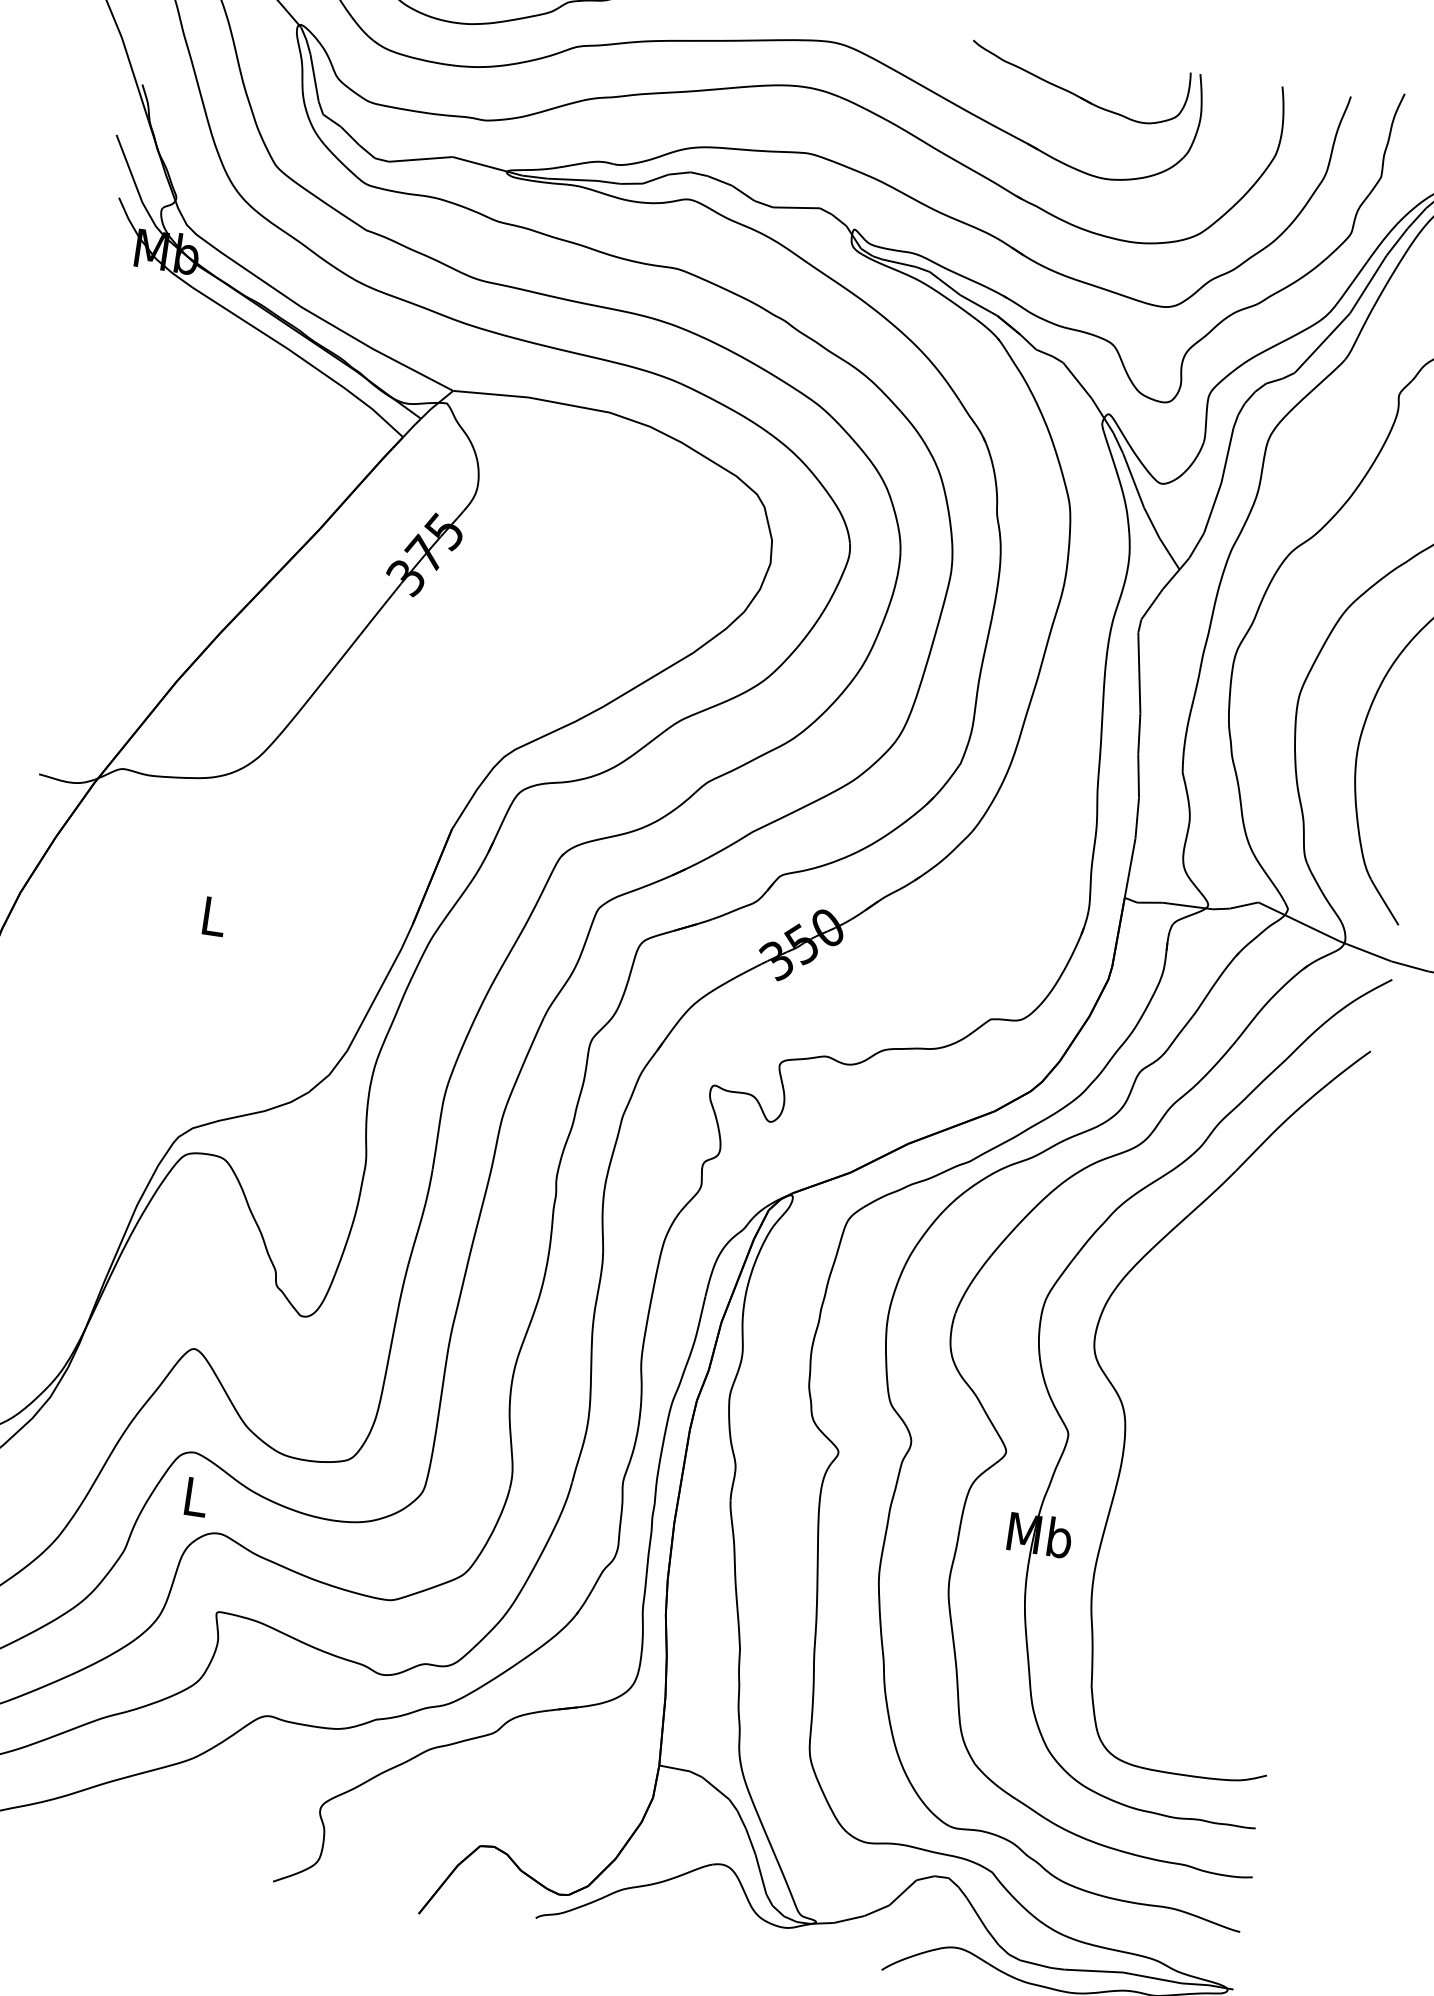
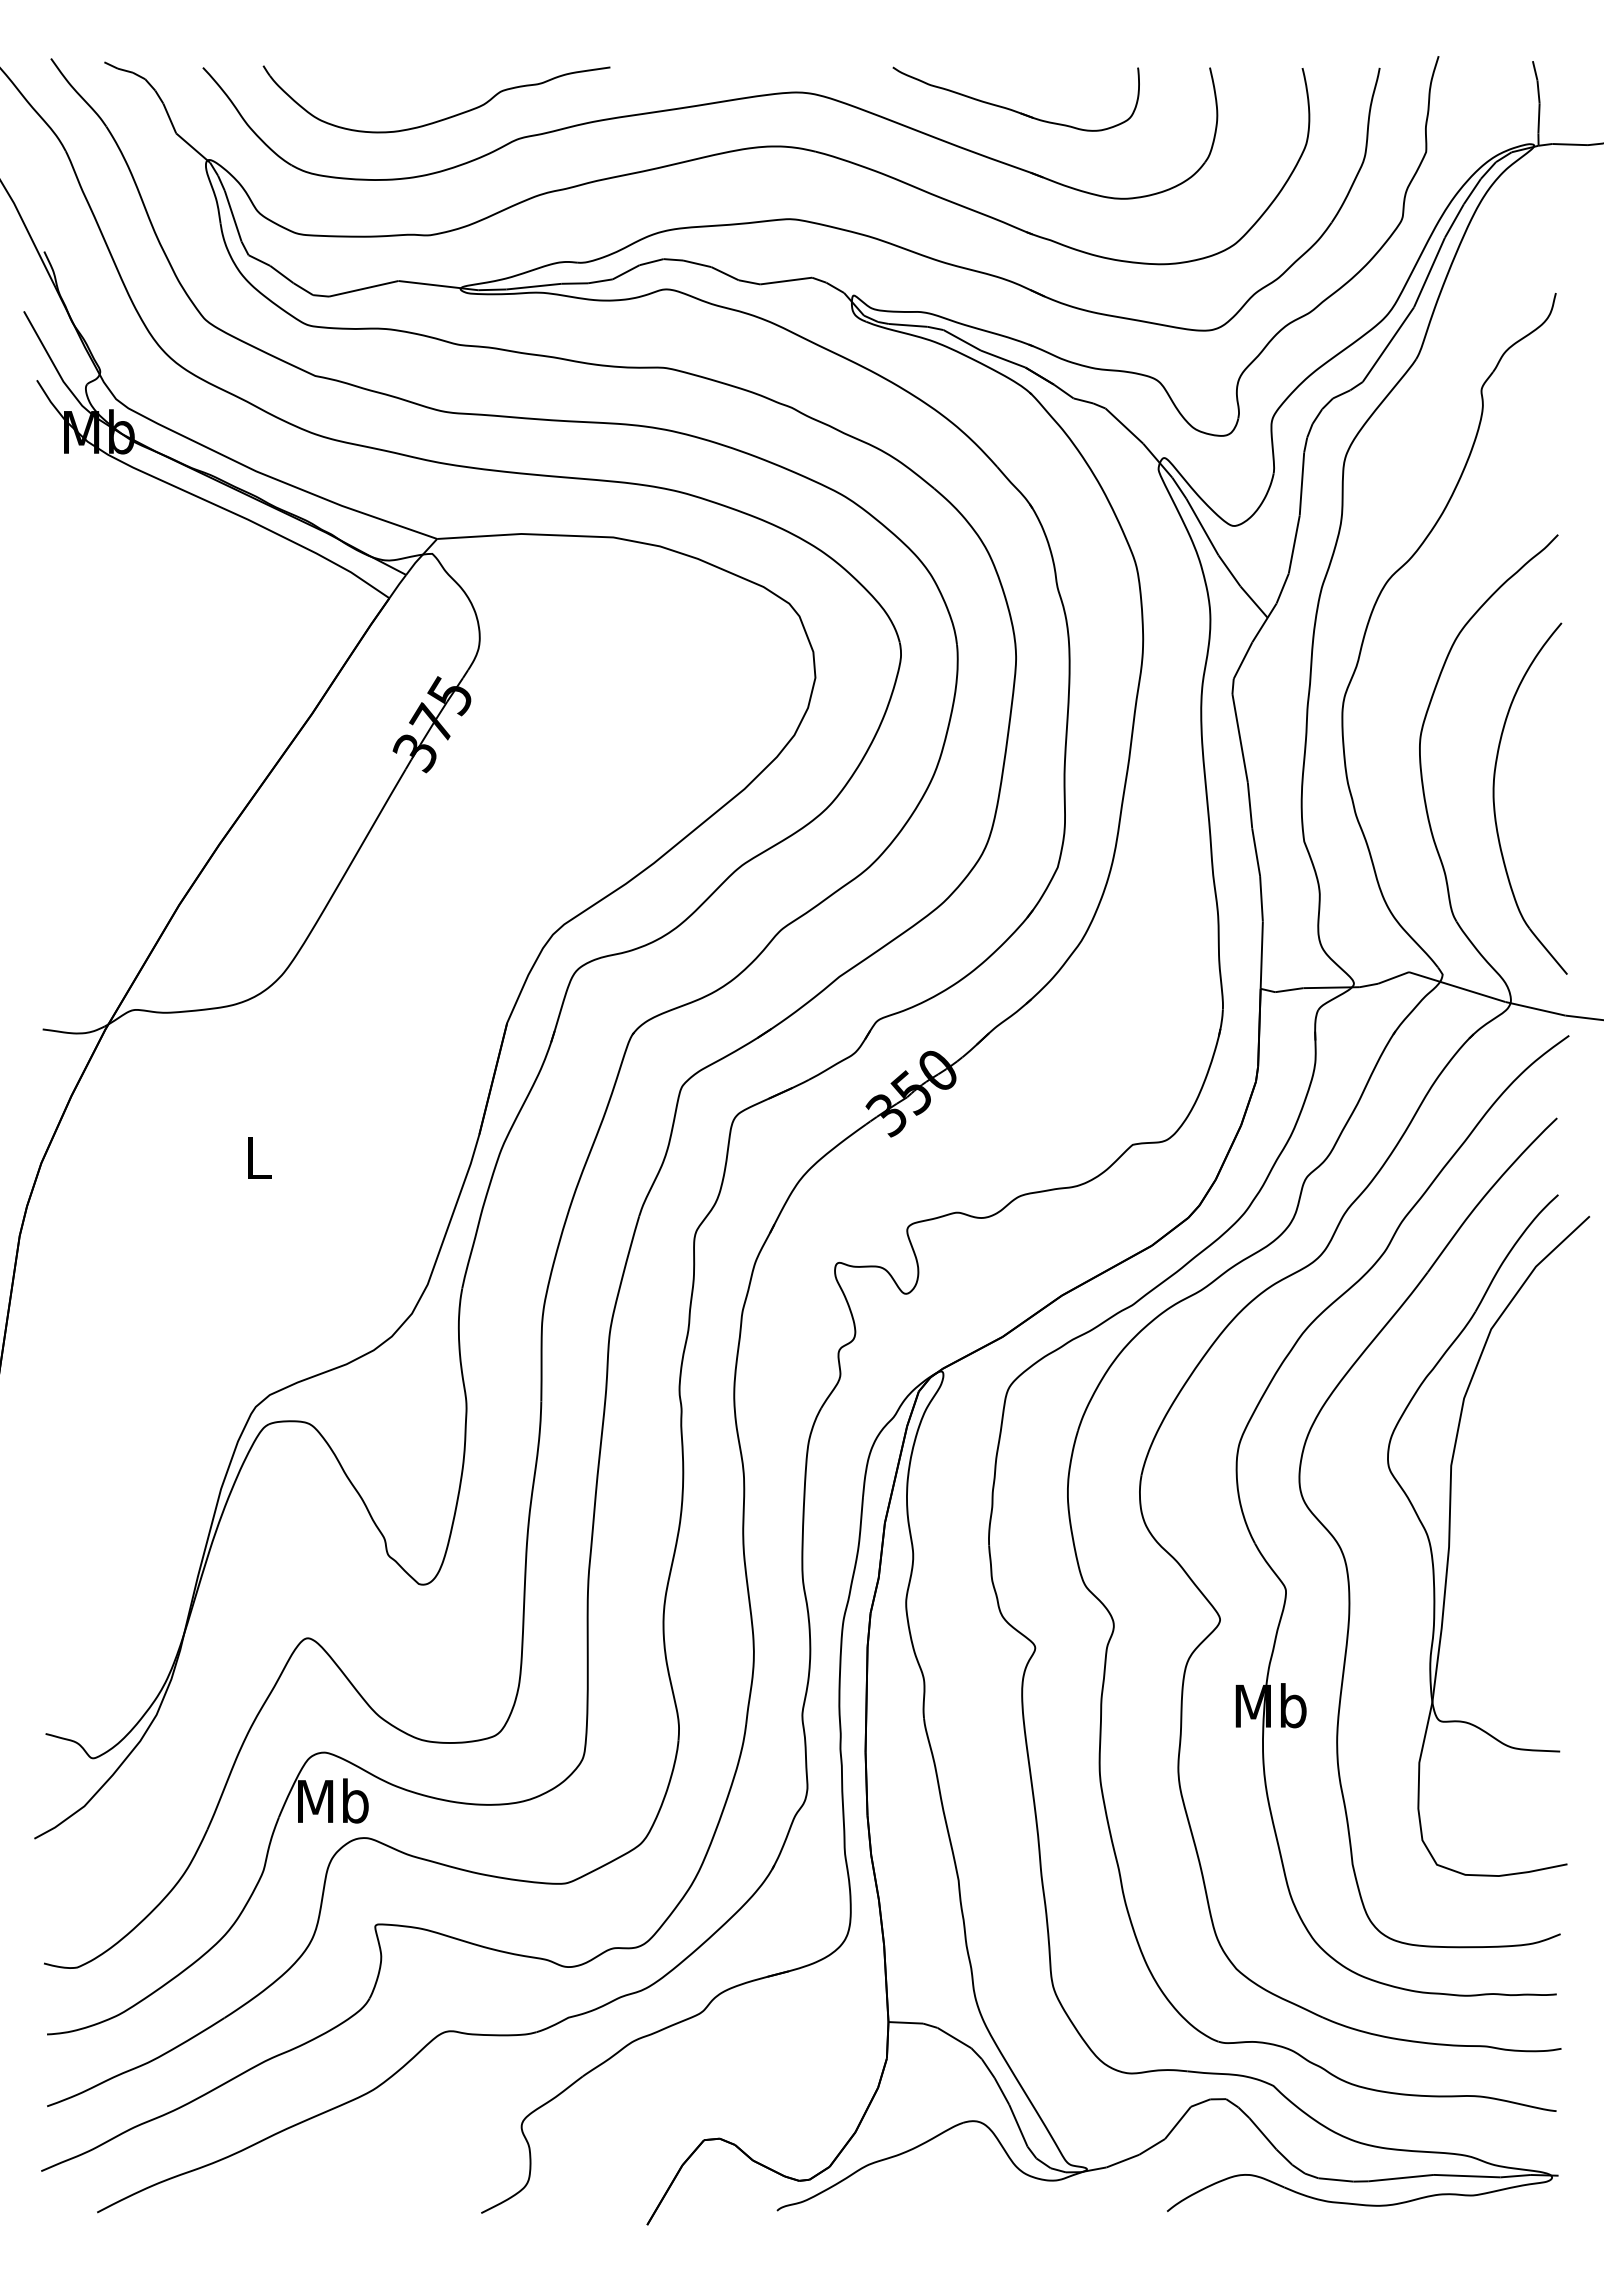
part: (1072, 92) -> (1010, 108), moved
part: (1221, 1407) -> (1450, 1535), added
text: (196, 1496) -> (333, 1800), L -> Mb

